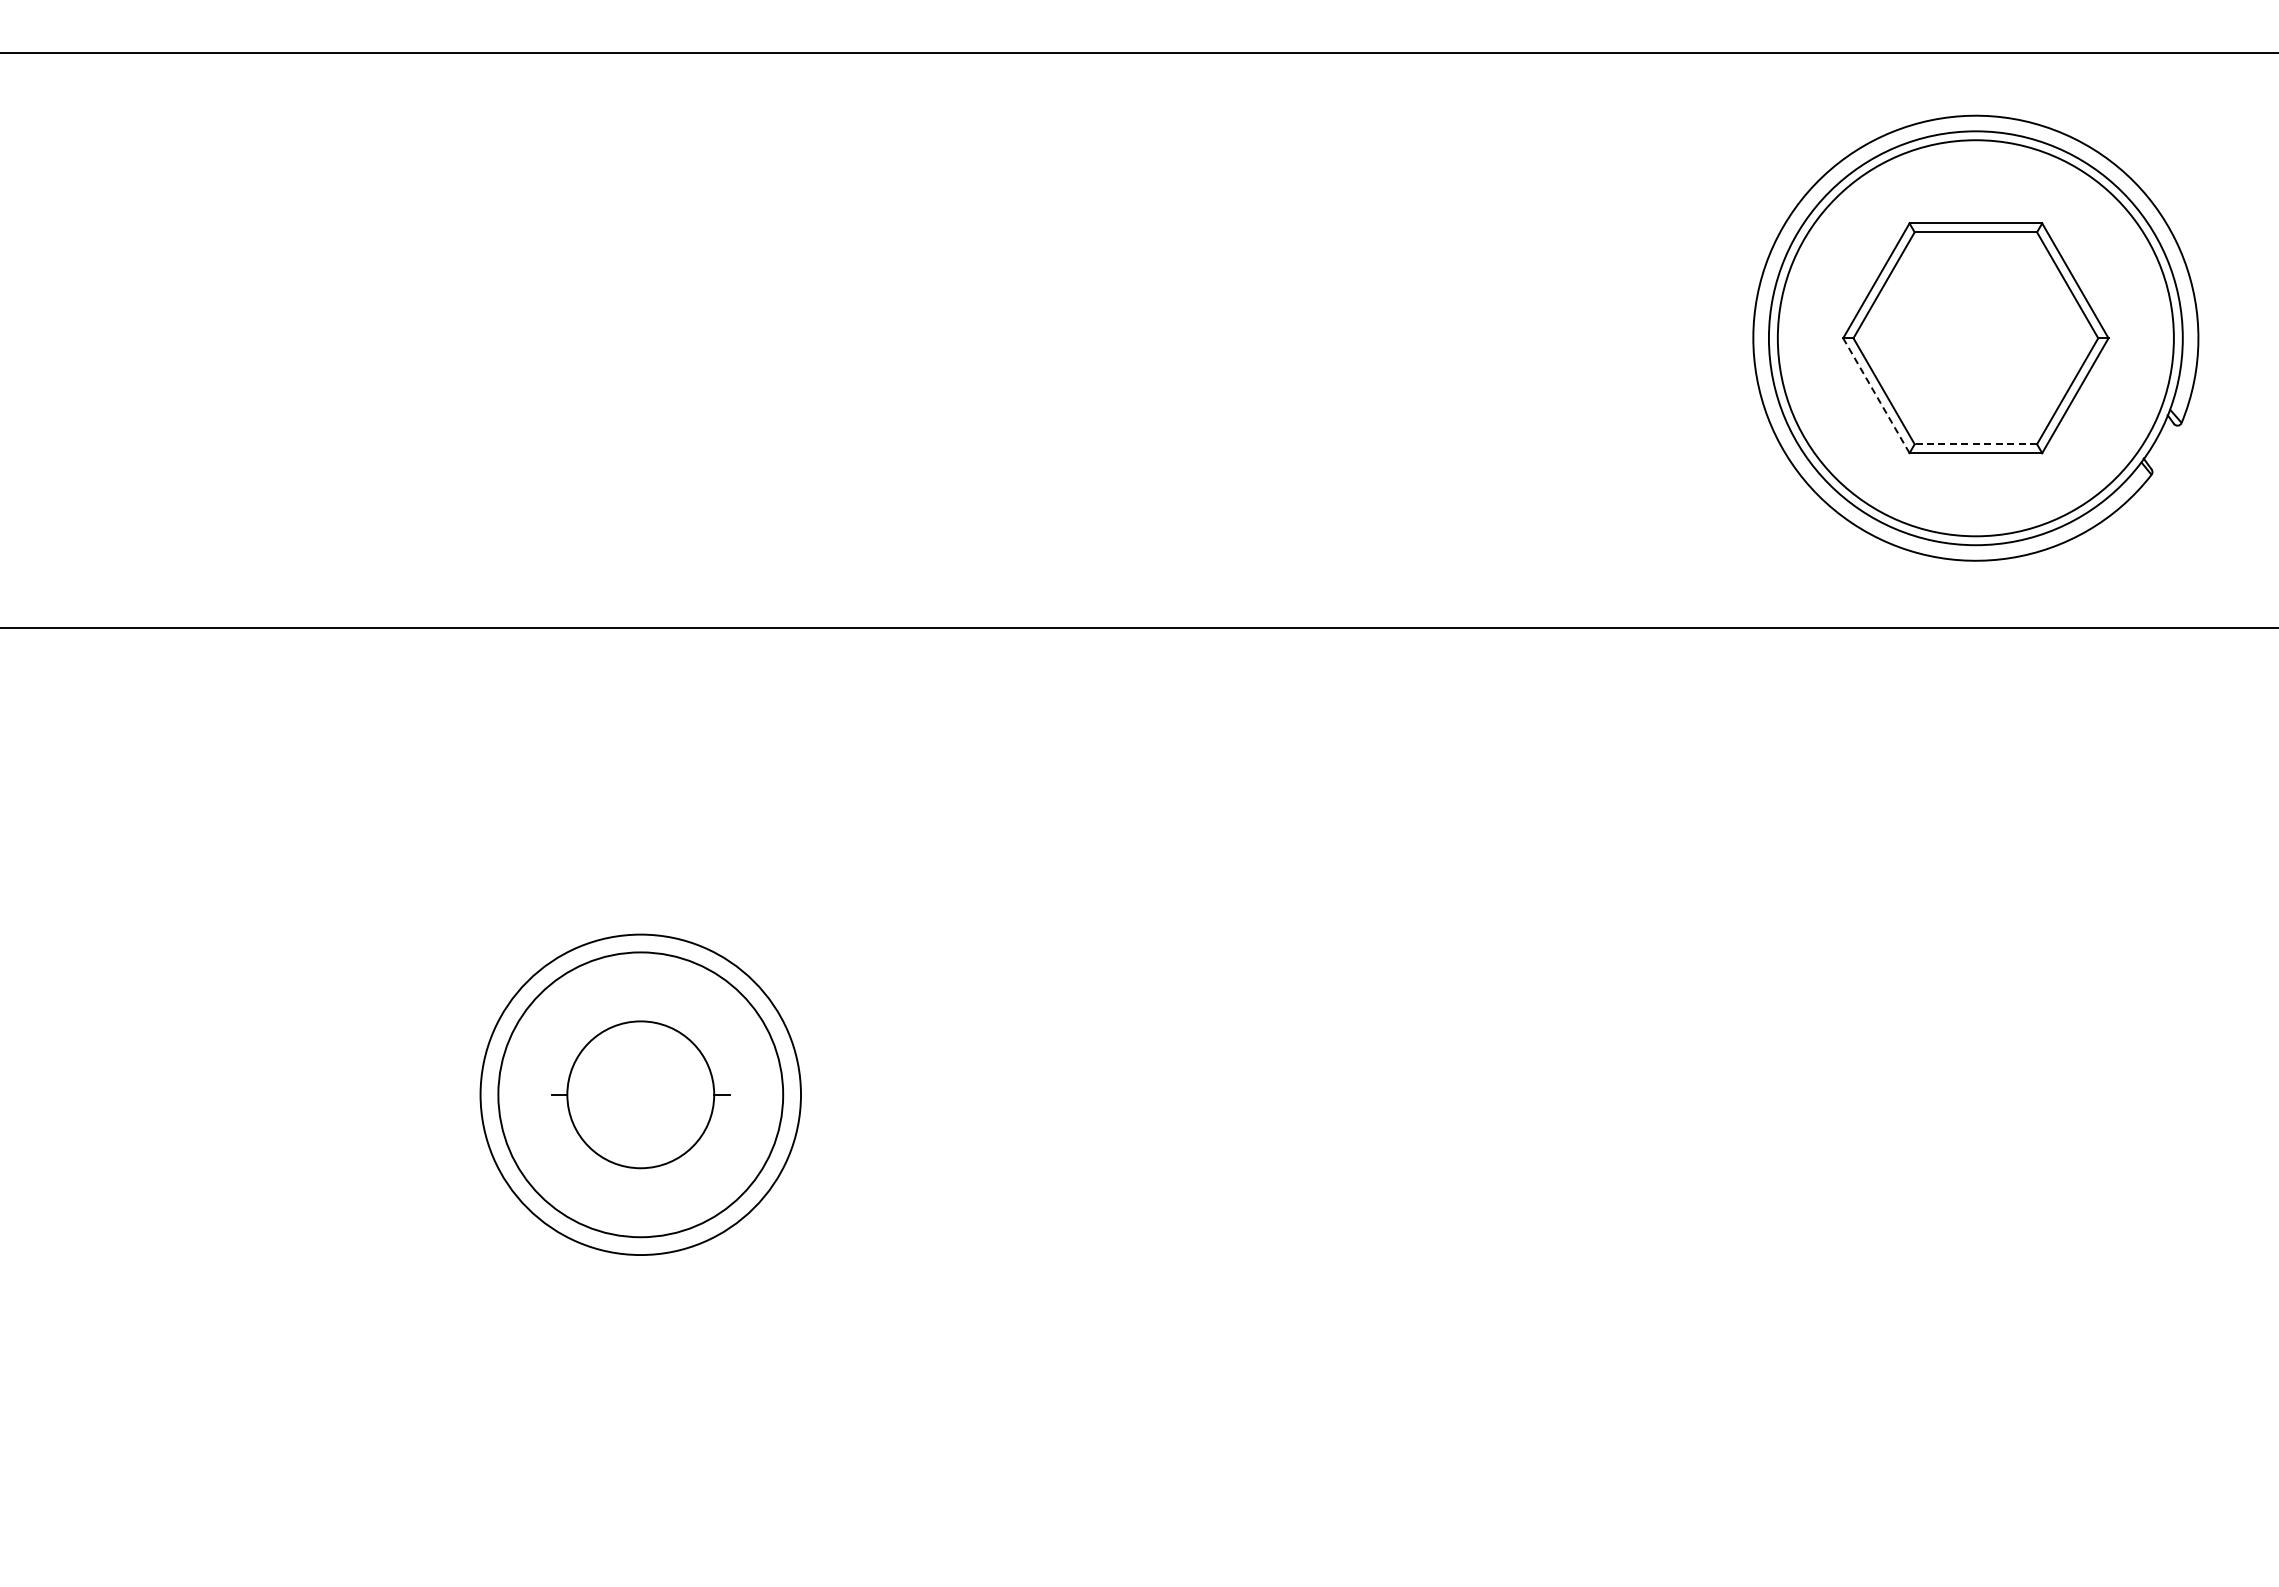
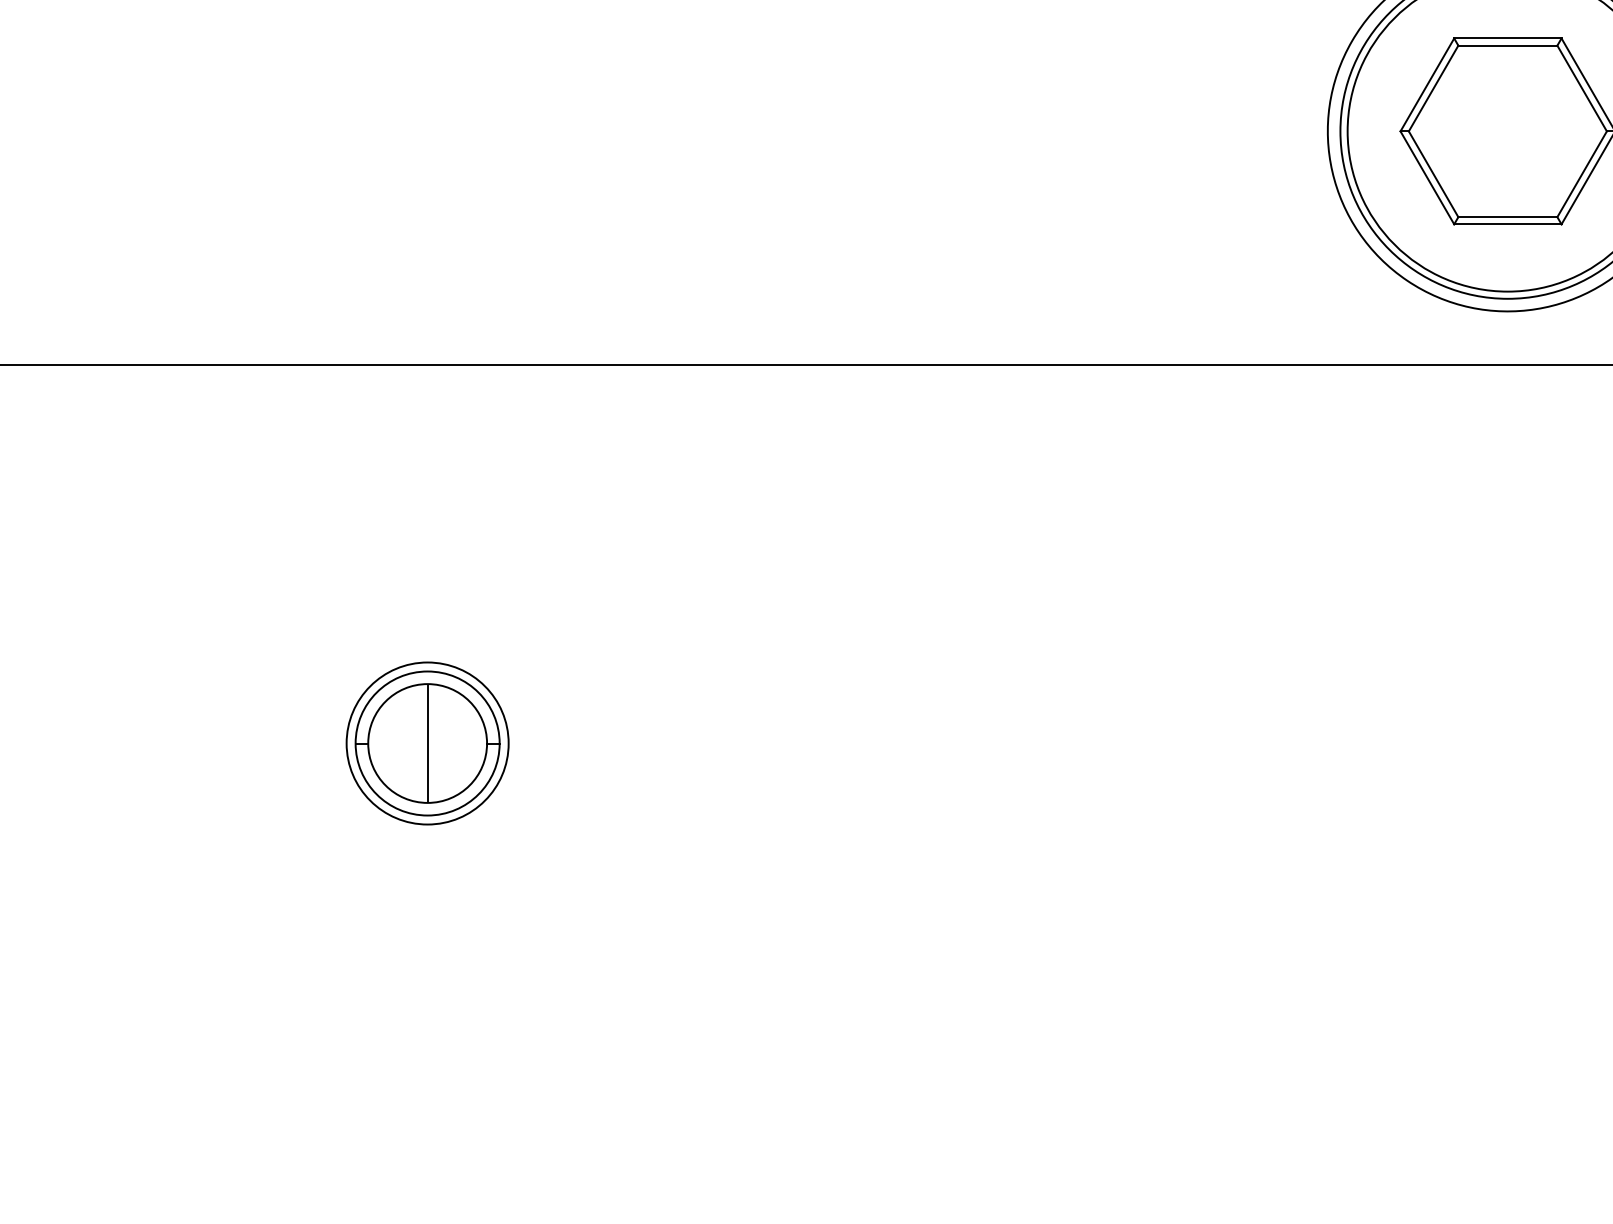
line: (1876, 395) -> (1427, 177), dashed -> solid
line: (1975, 444) -> (1507, 217), dashed -> solid
circle: (640, 1094) -> (427, 743), size x0.62
circle: (640, 1094) -> (427, 743), size x0.62
line: (640, 1094) -> (427, 743), added

